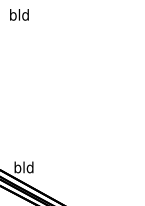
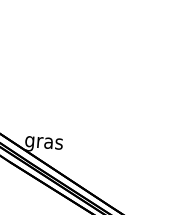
text: (23, 168) -> (43, 142), bld -> gras

